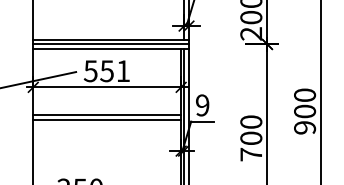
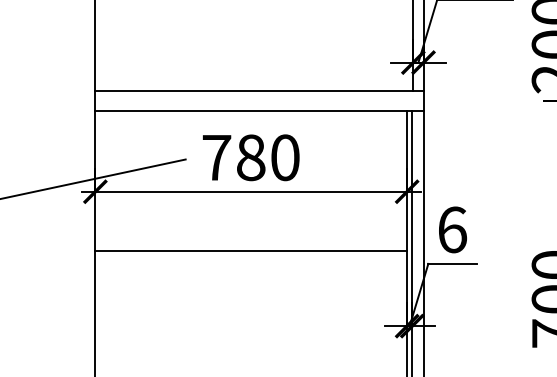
line: (110, 44) -> (258, 101), removed
text: (106, 71) -> (249, 158), 551 -> 780
text: (202, 105) -> (452, 230), 9 -> 6
line: (107, 120) -> (251, 261), removed

